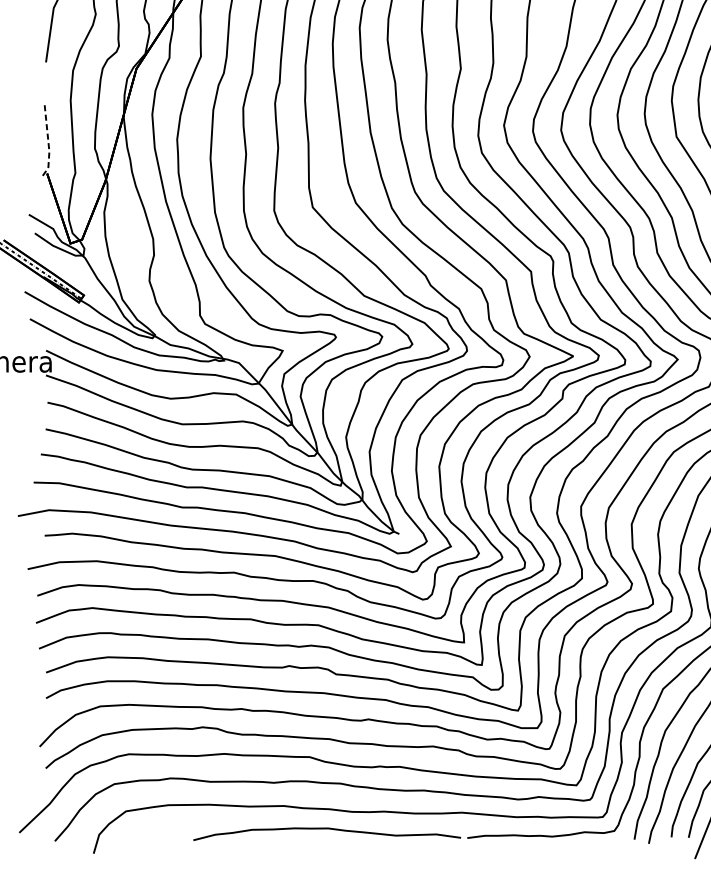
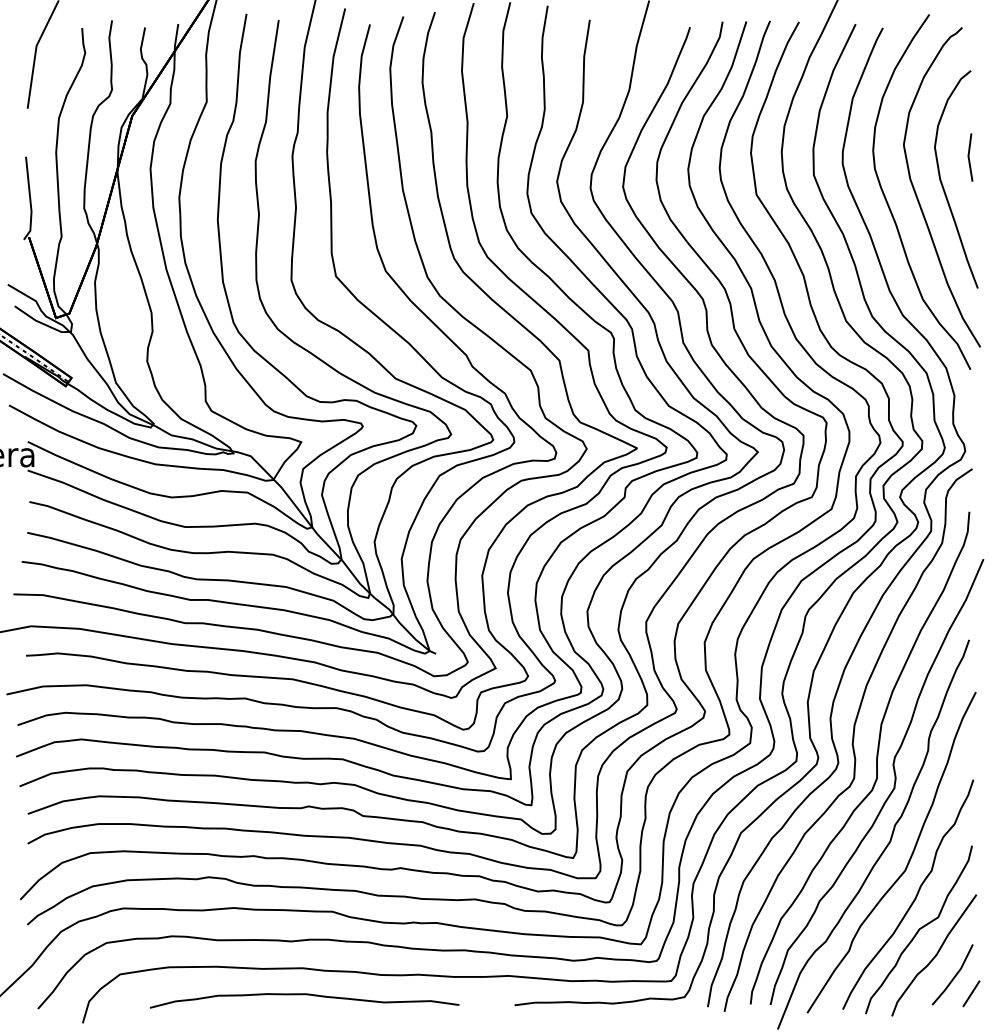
line: (48, 141) -> (30, 200), dashed -> solid
curve: (327, 829) -> (304, 995), moved

